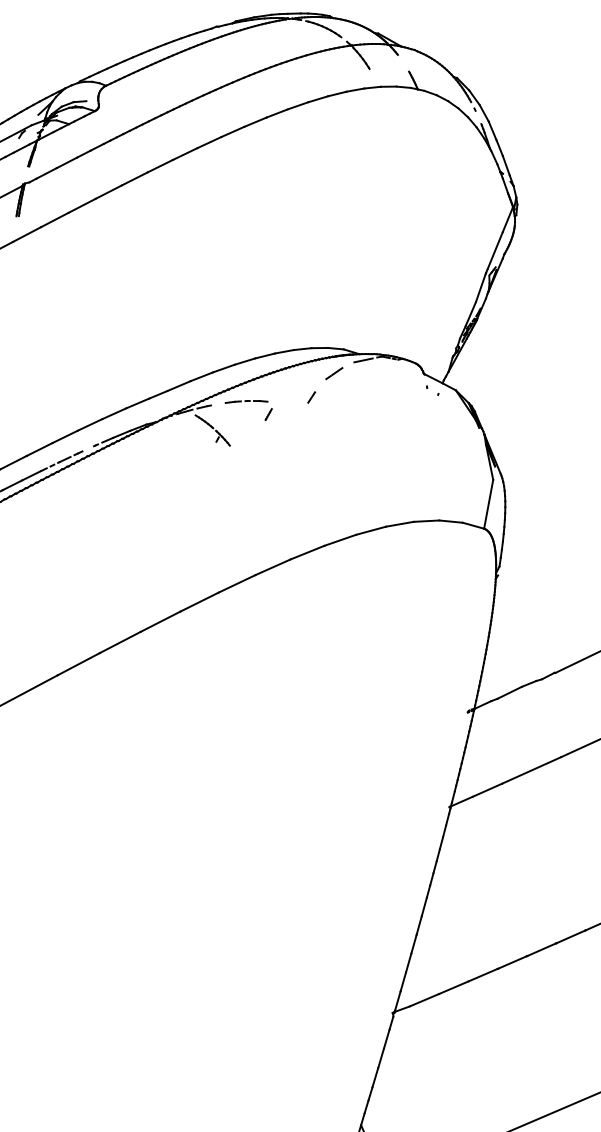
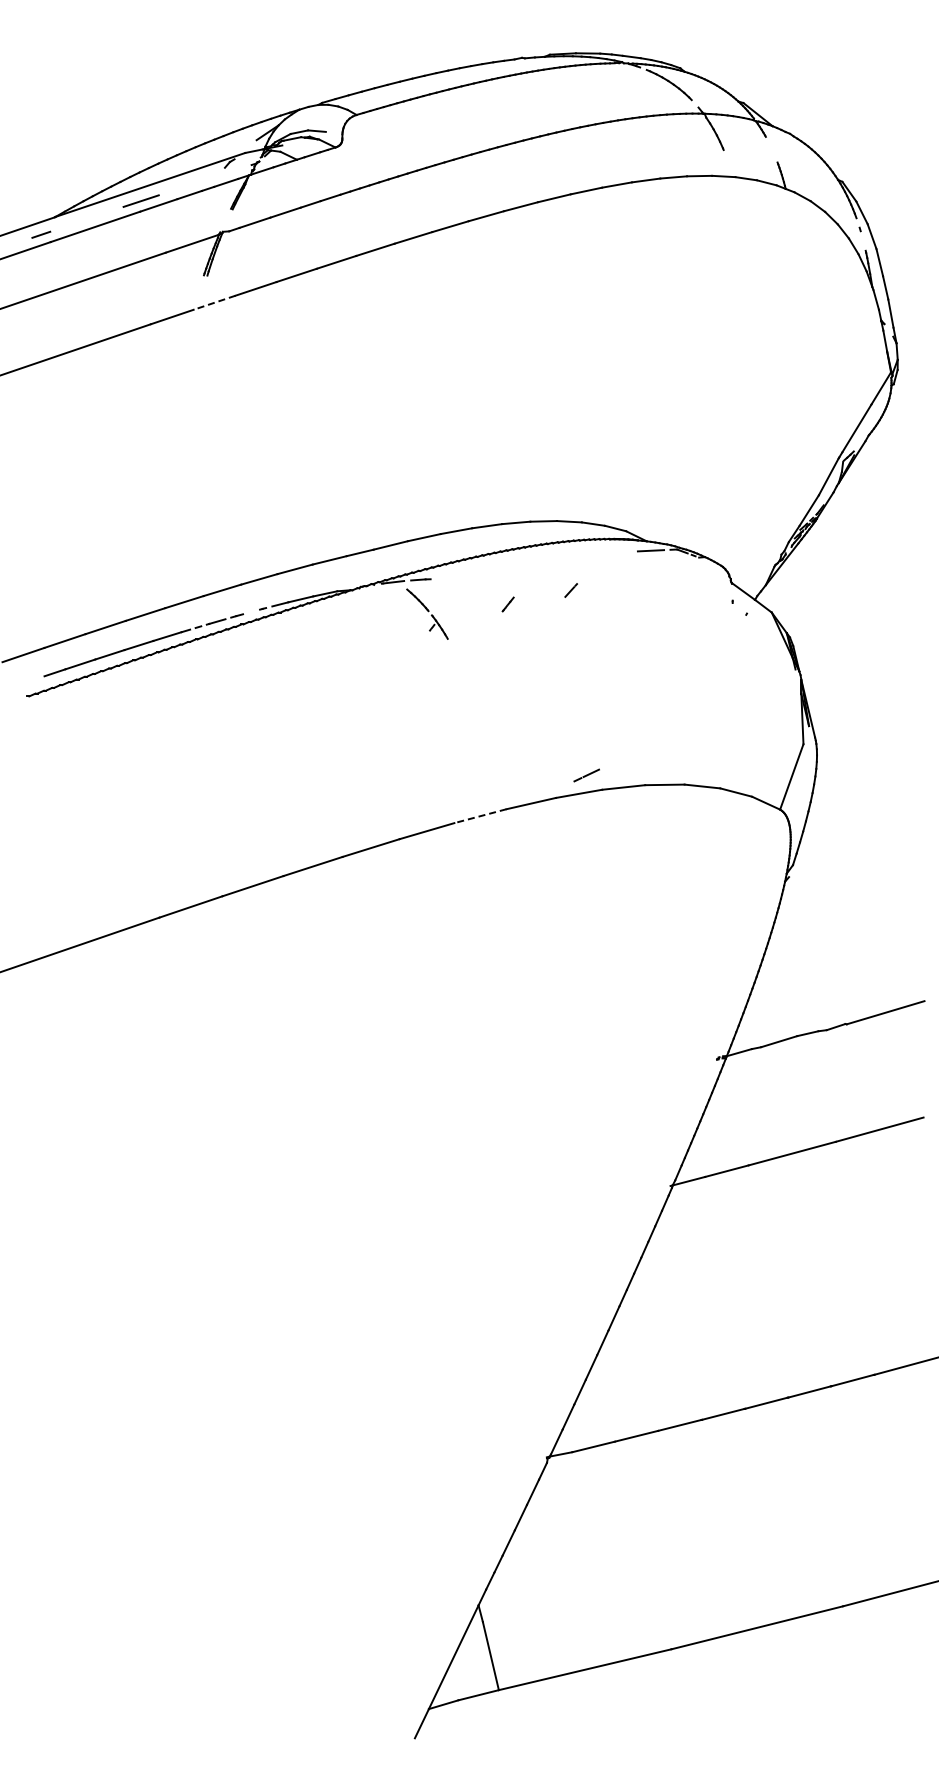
line: (26, 234) -> (214, 302), solid -> dashed
line: (334, 373) -> (586, 775), moved
part: (246, 402) -> (480, 582), removed
line: (273, 567) -> (480, 816), solid -> dashed

